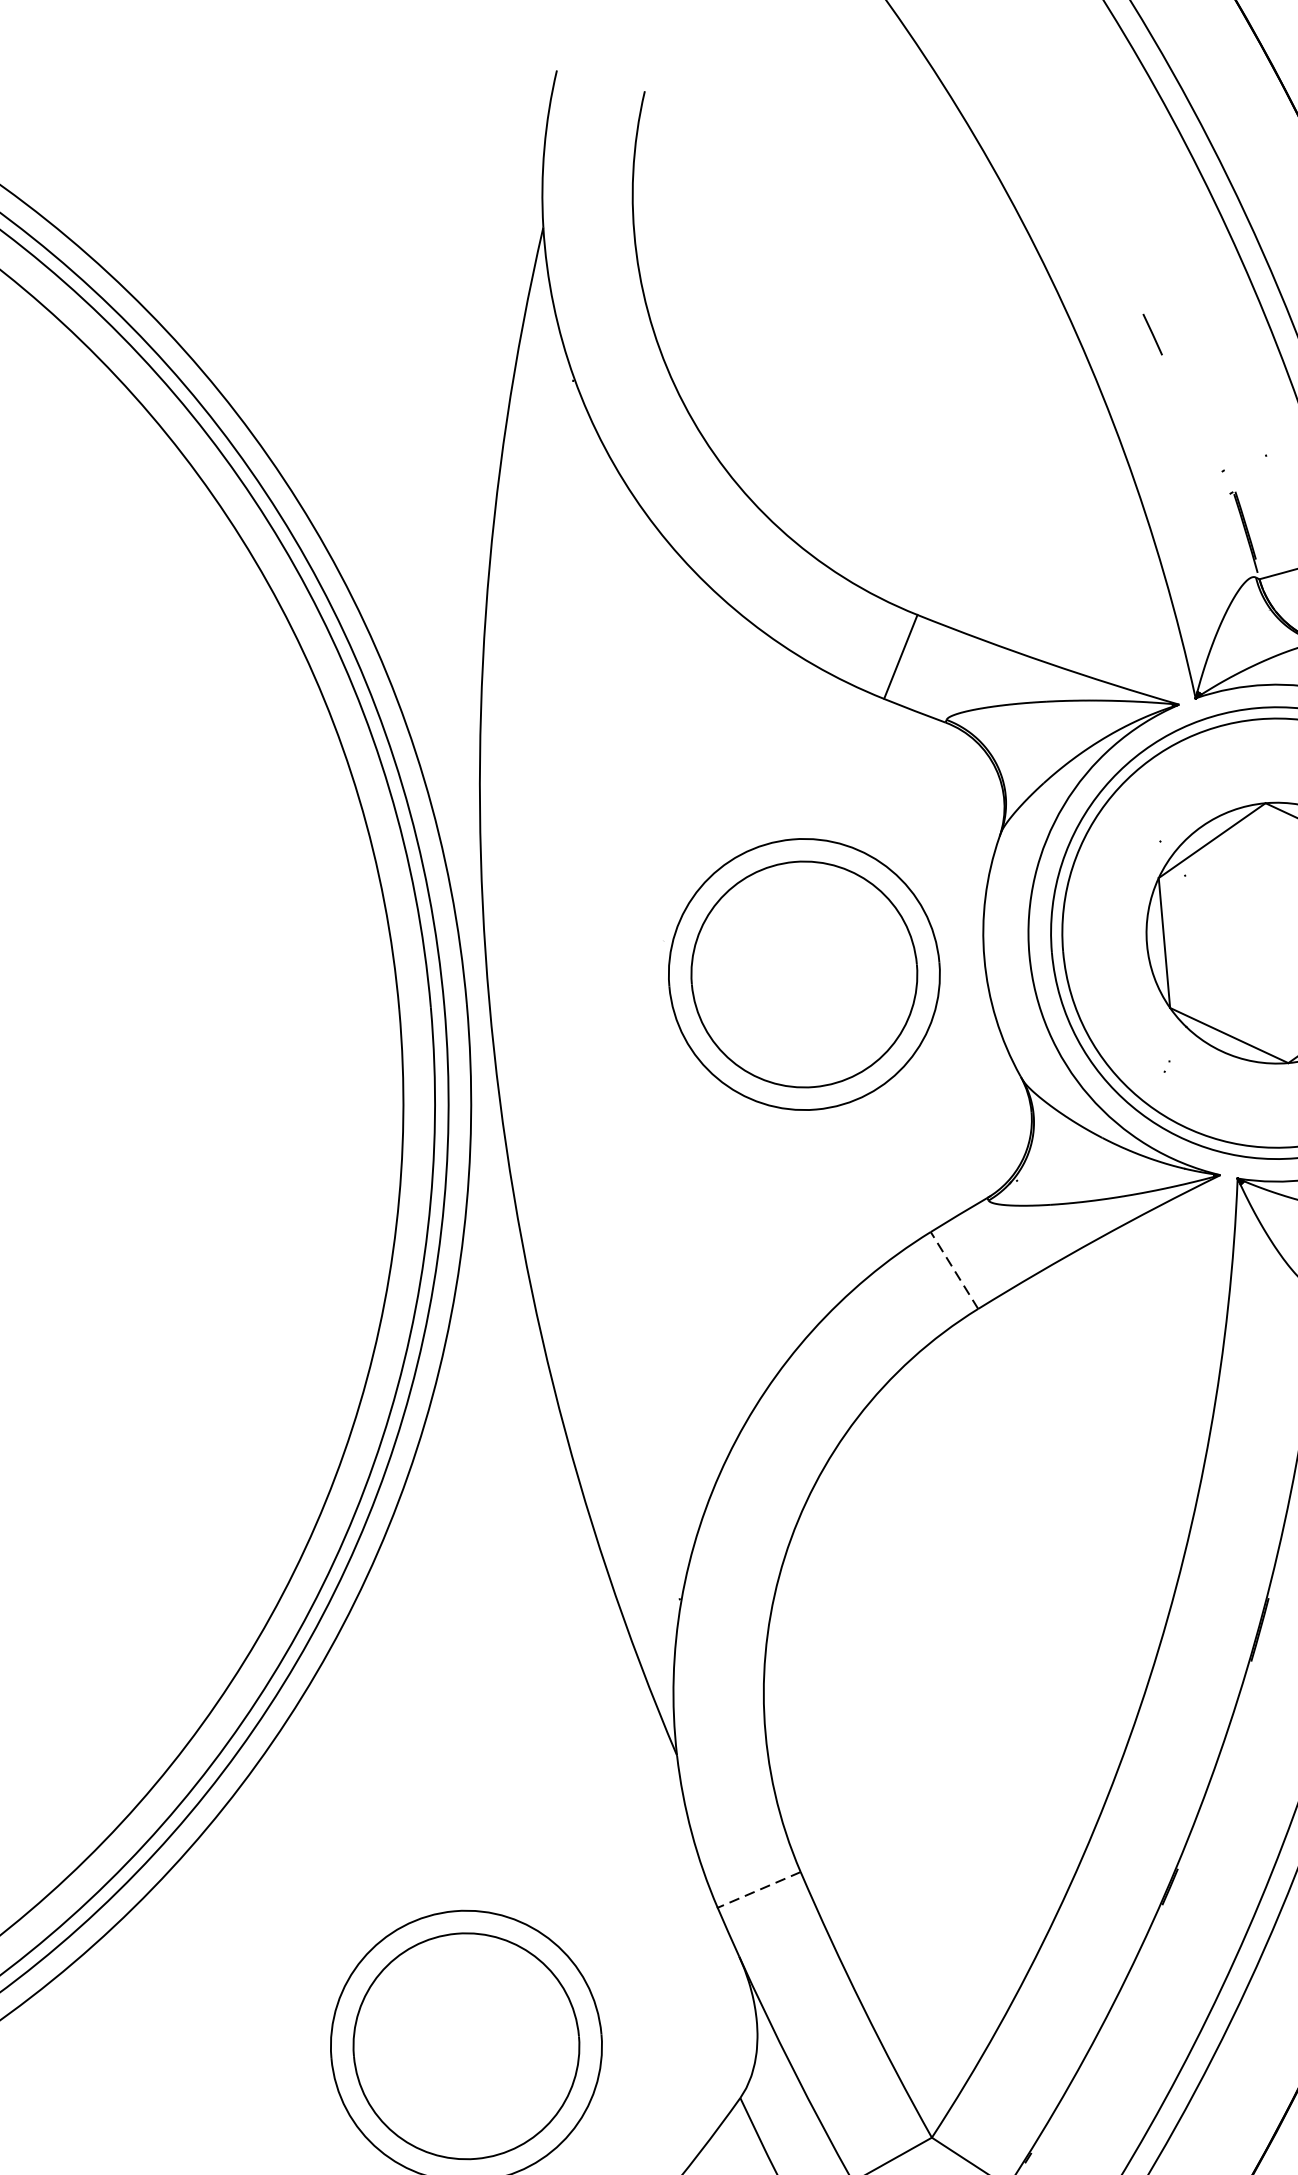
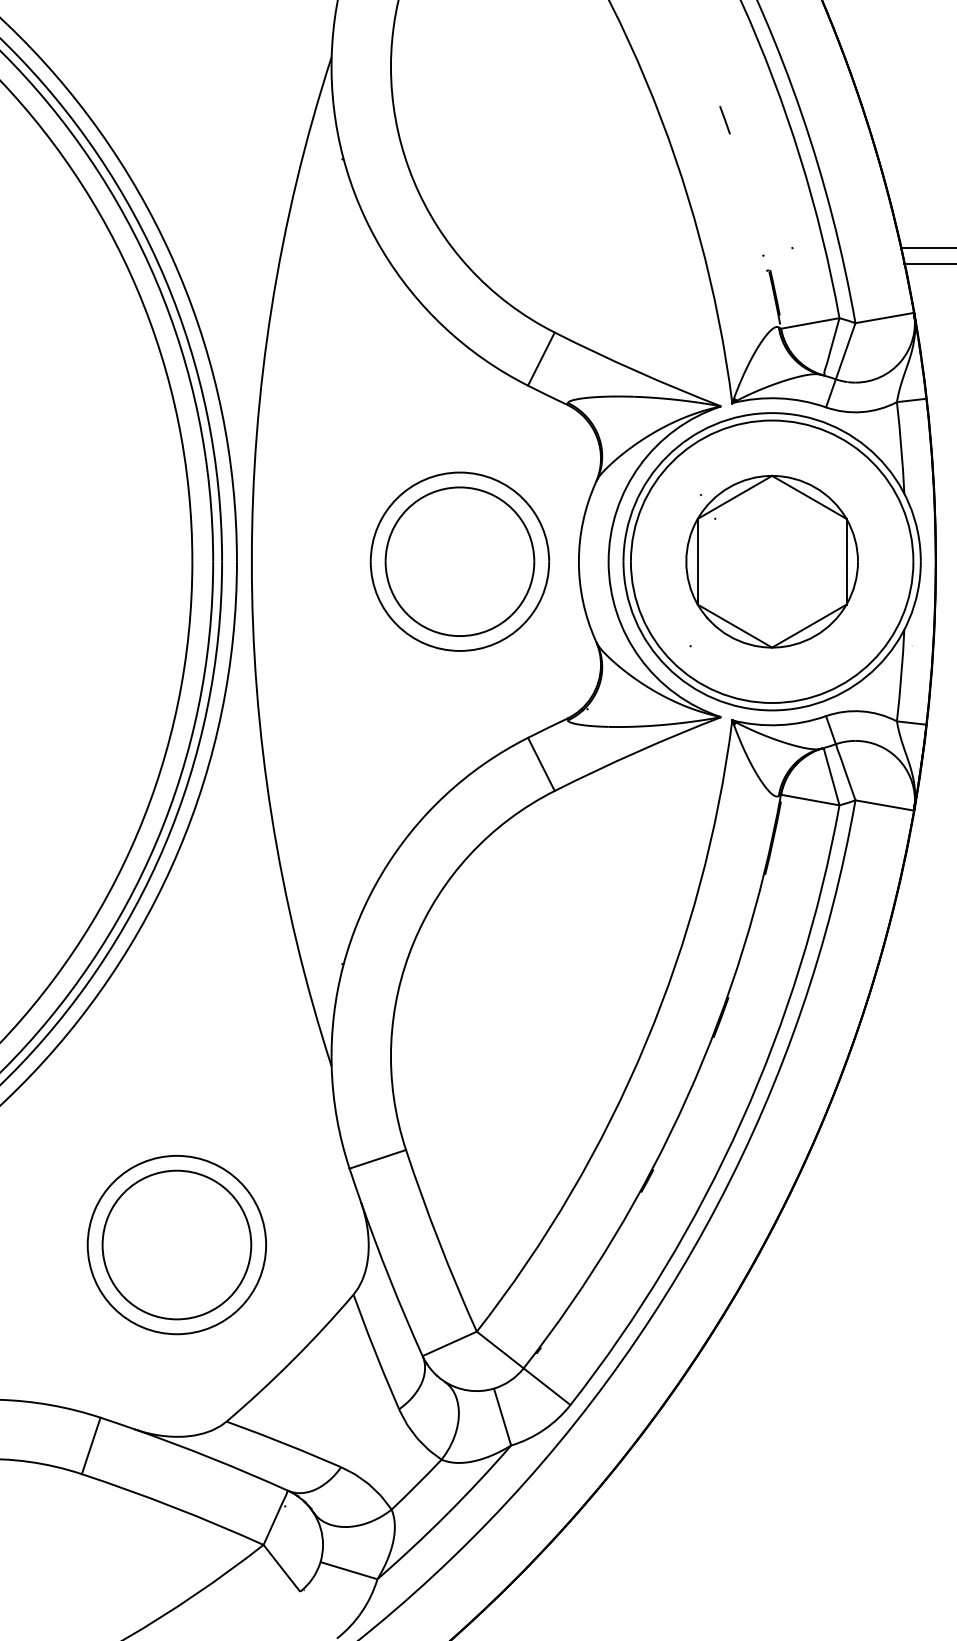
line: (1151, 335) -> (724, 120), moved
line: (954, 1270) -> (541, 764), dashed -> solid
line: (758, 1890) -> (377, 1159), dashed -> solid

